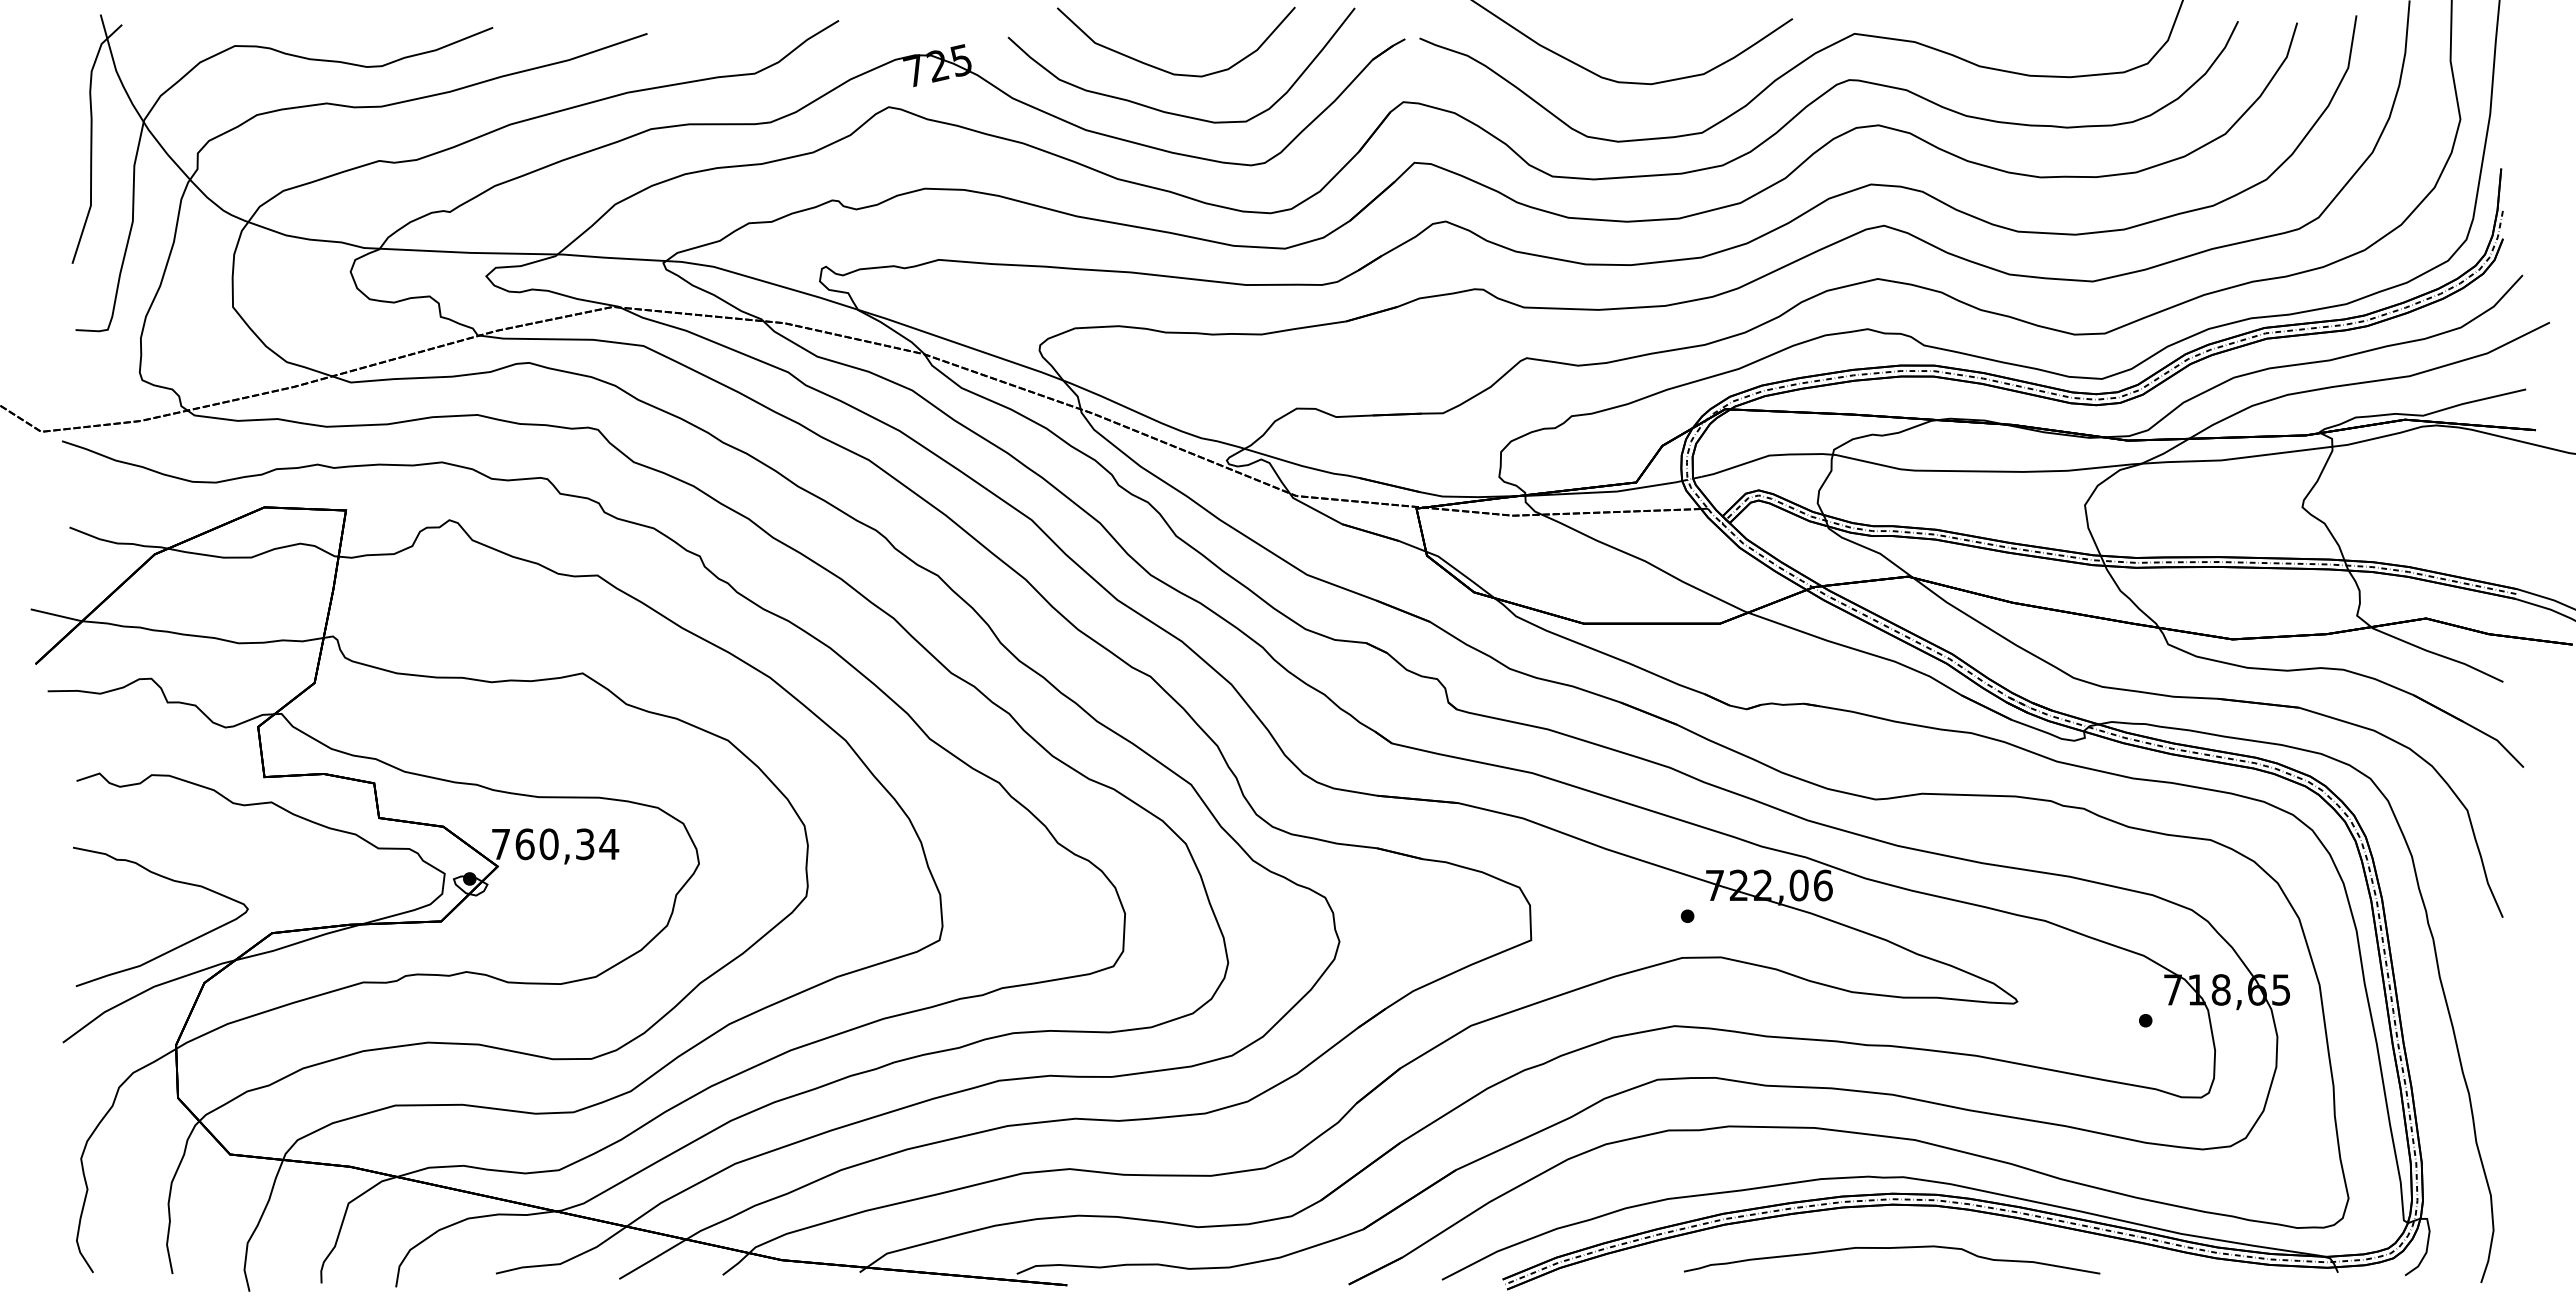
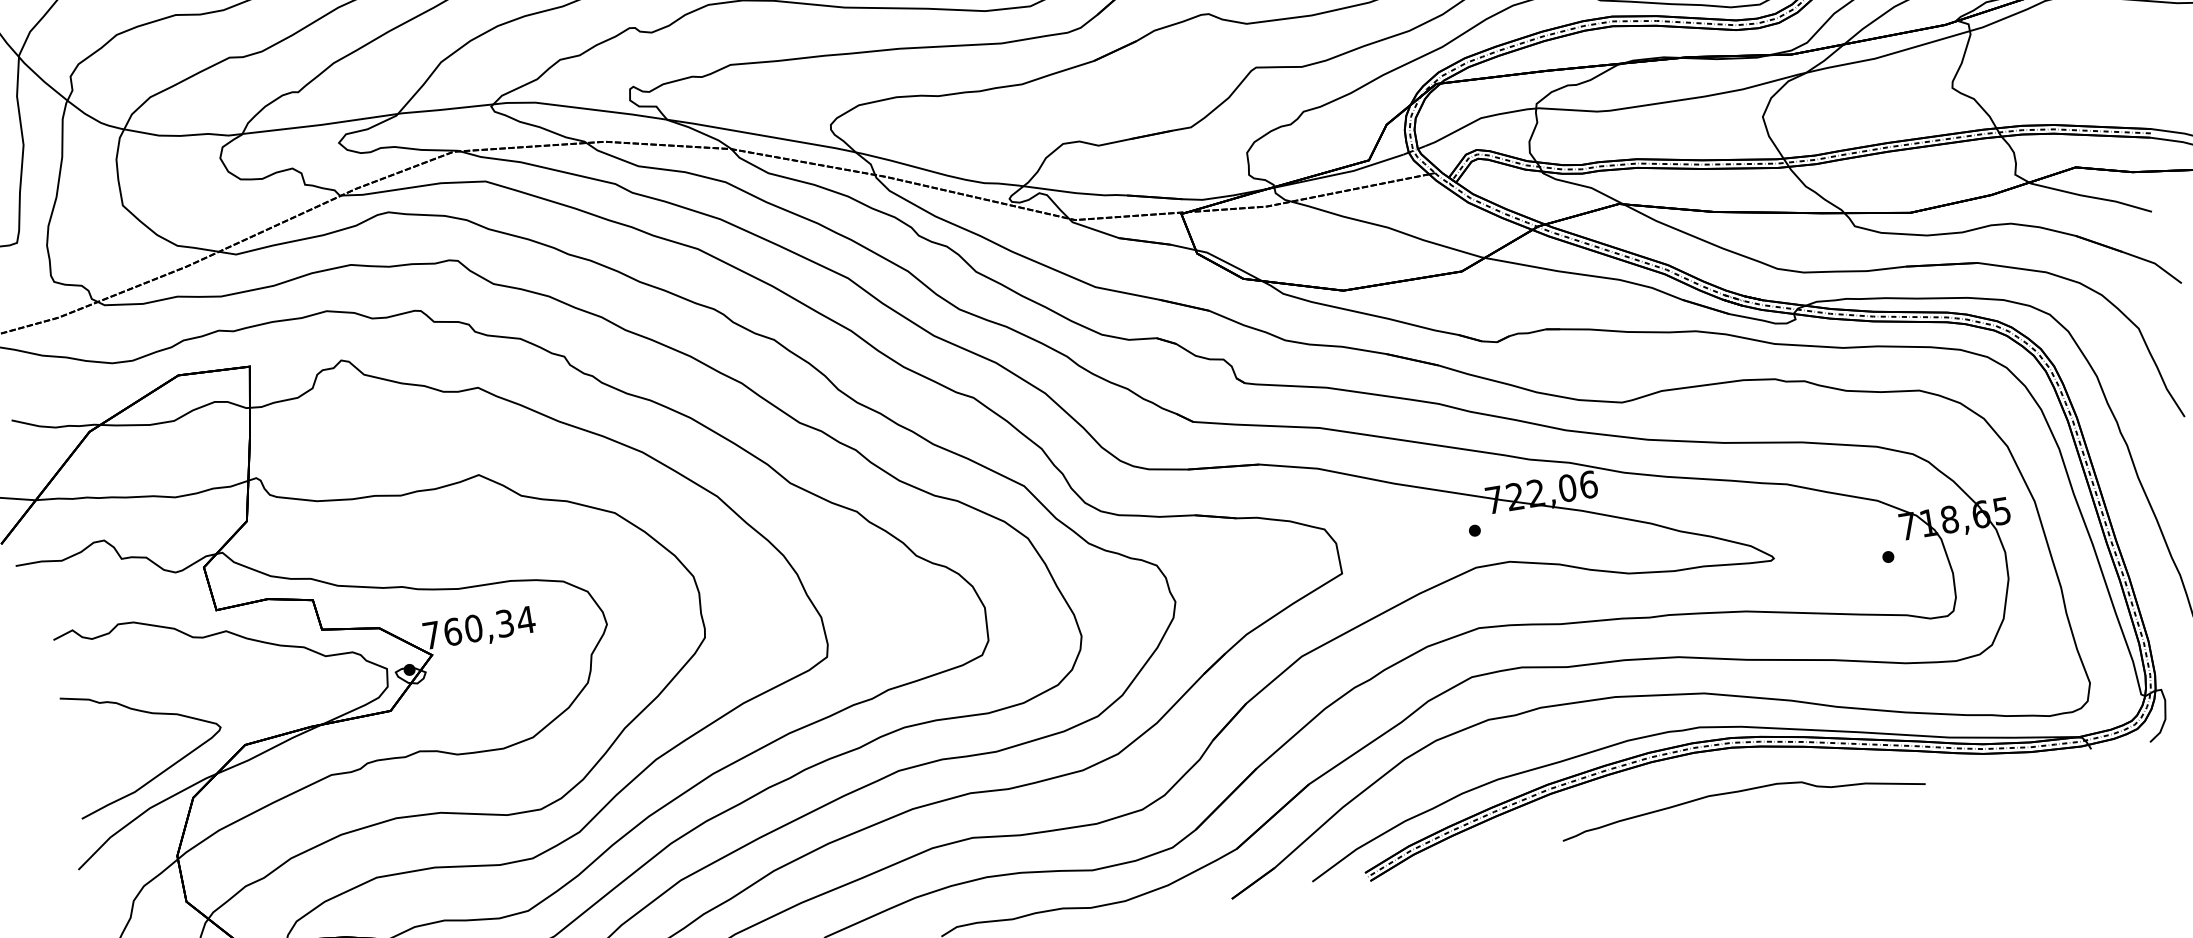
curve: (1891, 1248) -> (1740, 791), moved

